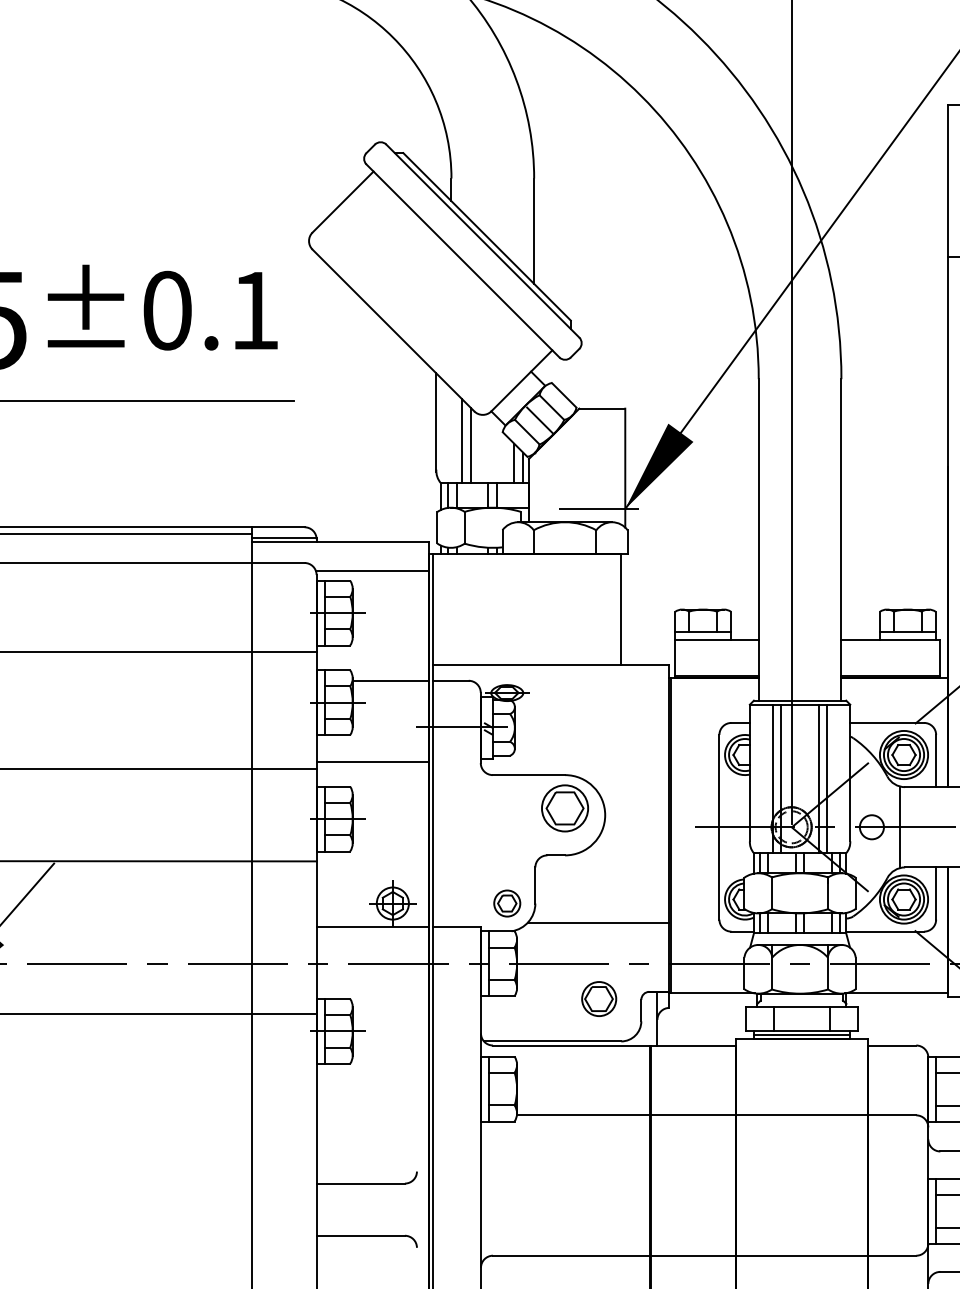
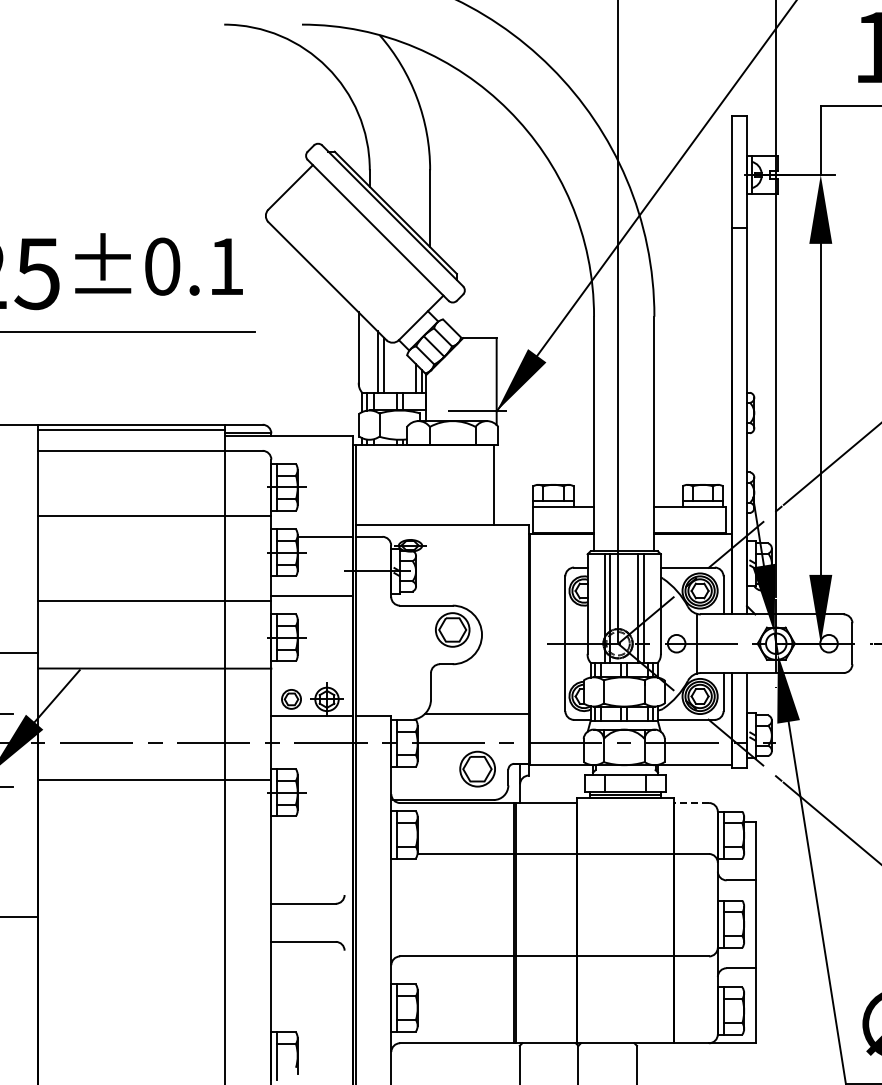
line: (371, 570) -> (311, 456), removed
part: (507, 903) -> (291, 699), moved
part: (599, 998) -> (477, 768), size x1.4
line: (892, 1046) -> (691, 803), solid -> dashed

